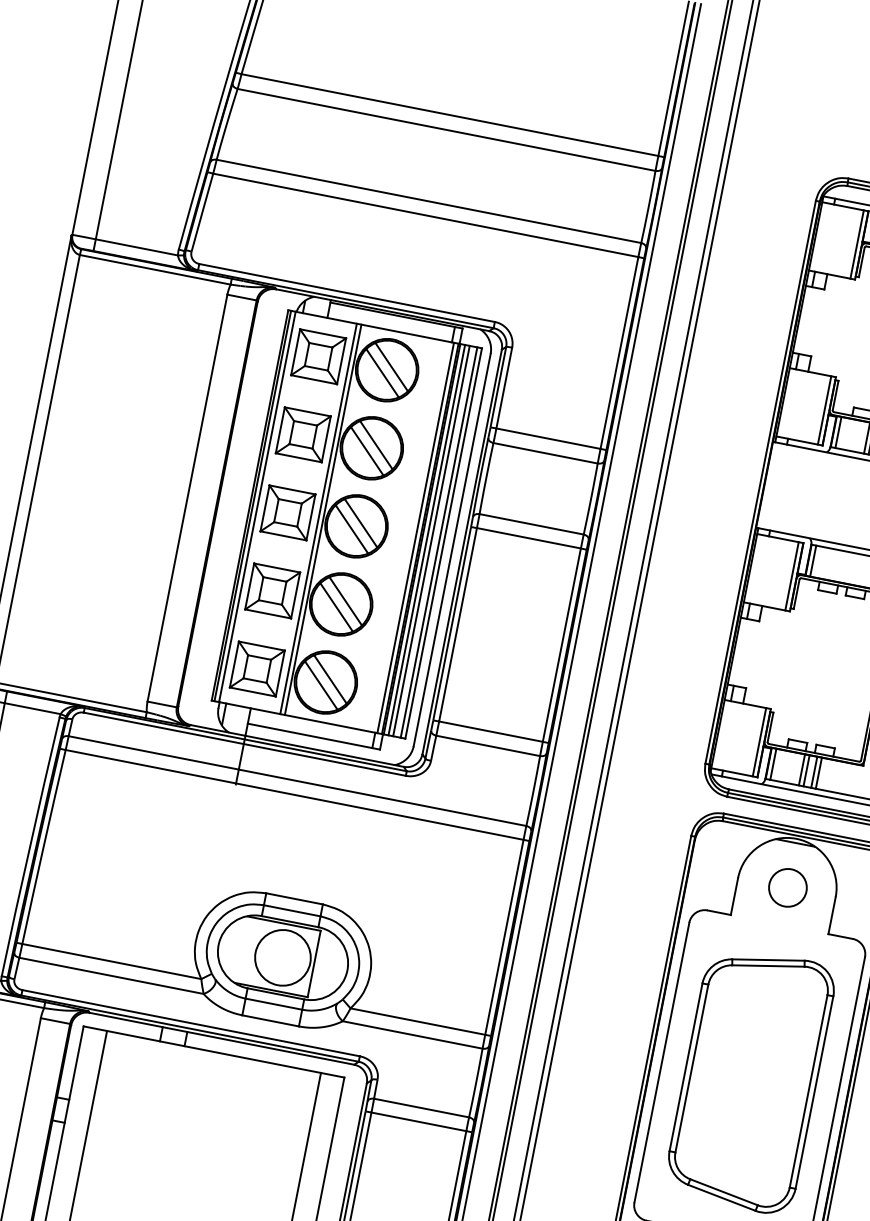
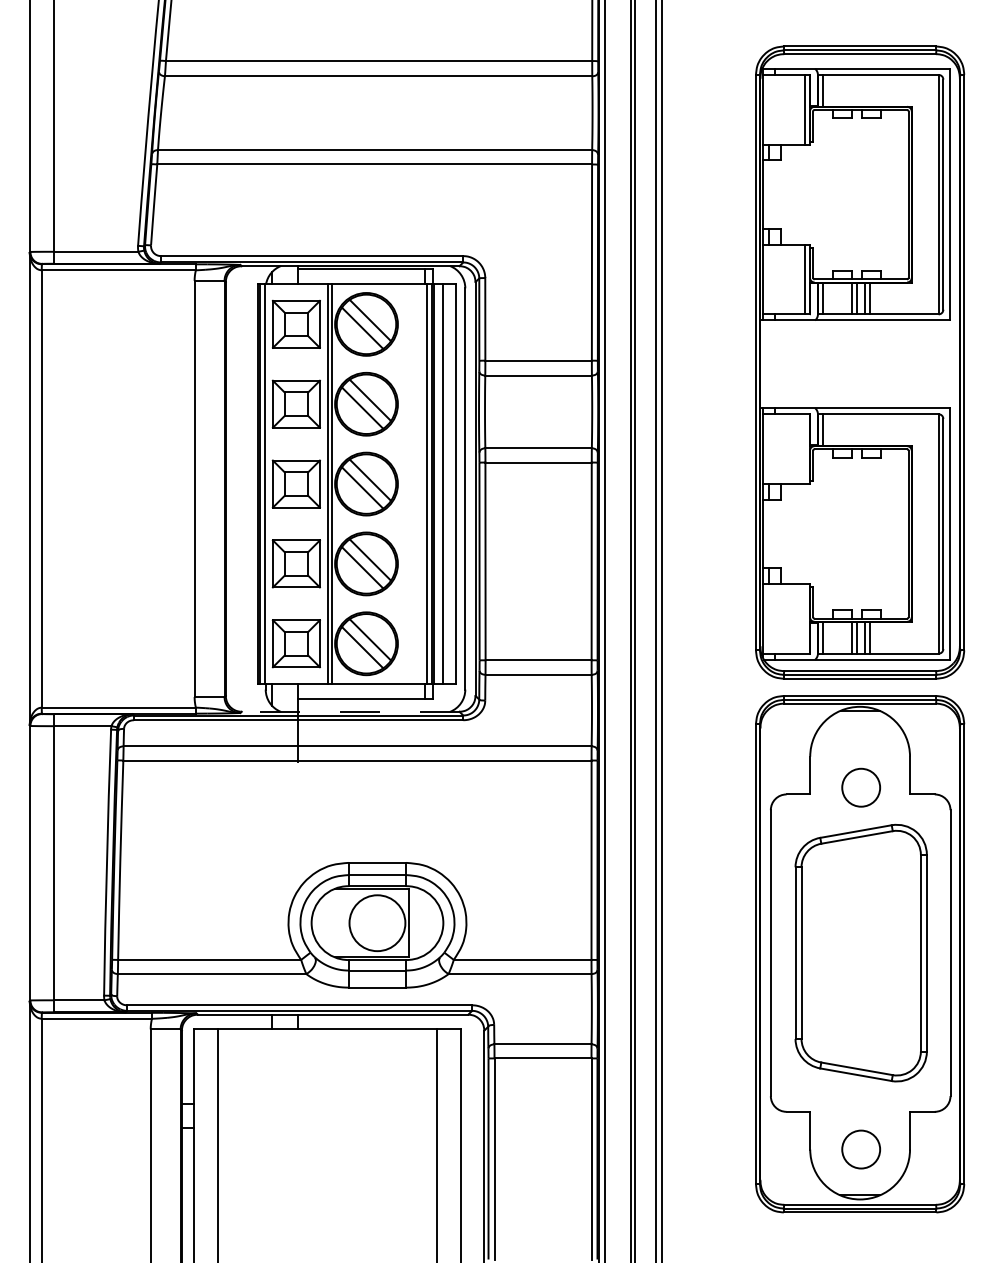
line: (427, 539) -> (438, 483), removed
line: (438, 541) -> (450, 483), removed
line: (792, 576) -> (805, 449), removed
line: (759, 742) -> (805, 618), removed
line: (297, 745) -> (350, 711), solid -> dashed
circle: (788, 887) -> (861, 787), moved

